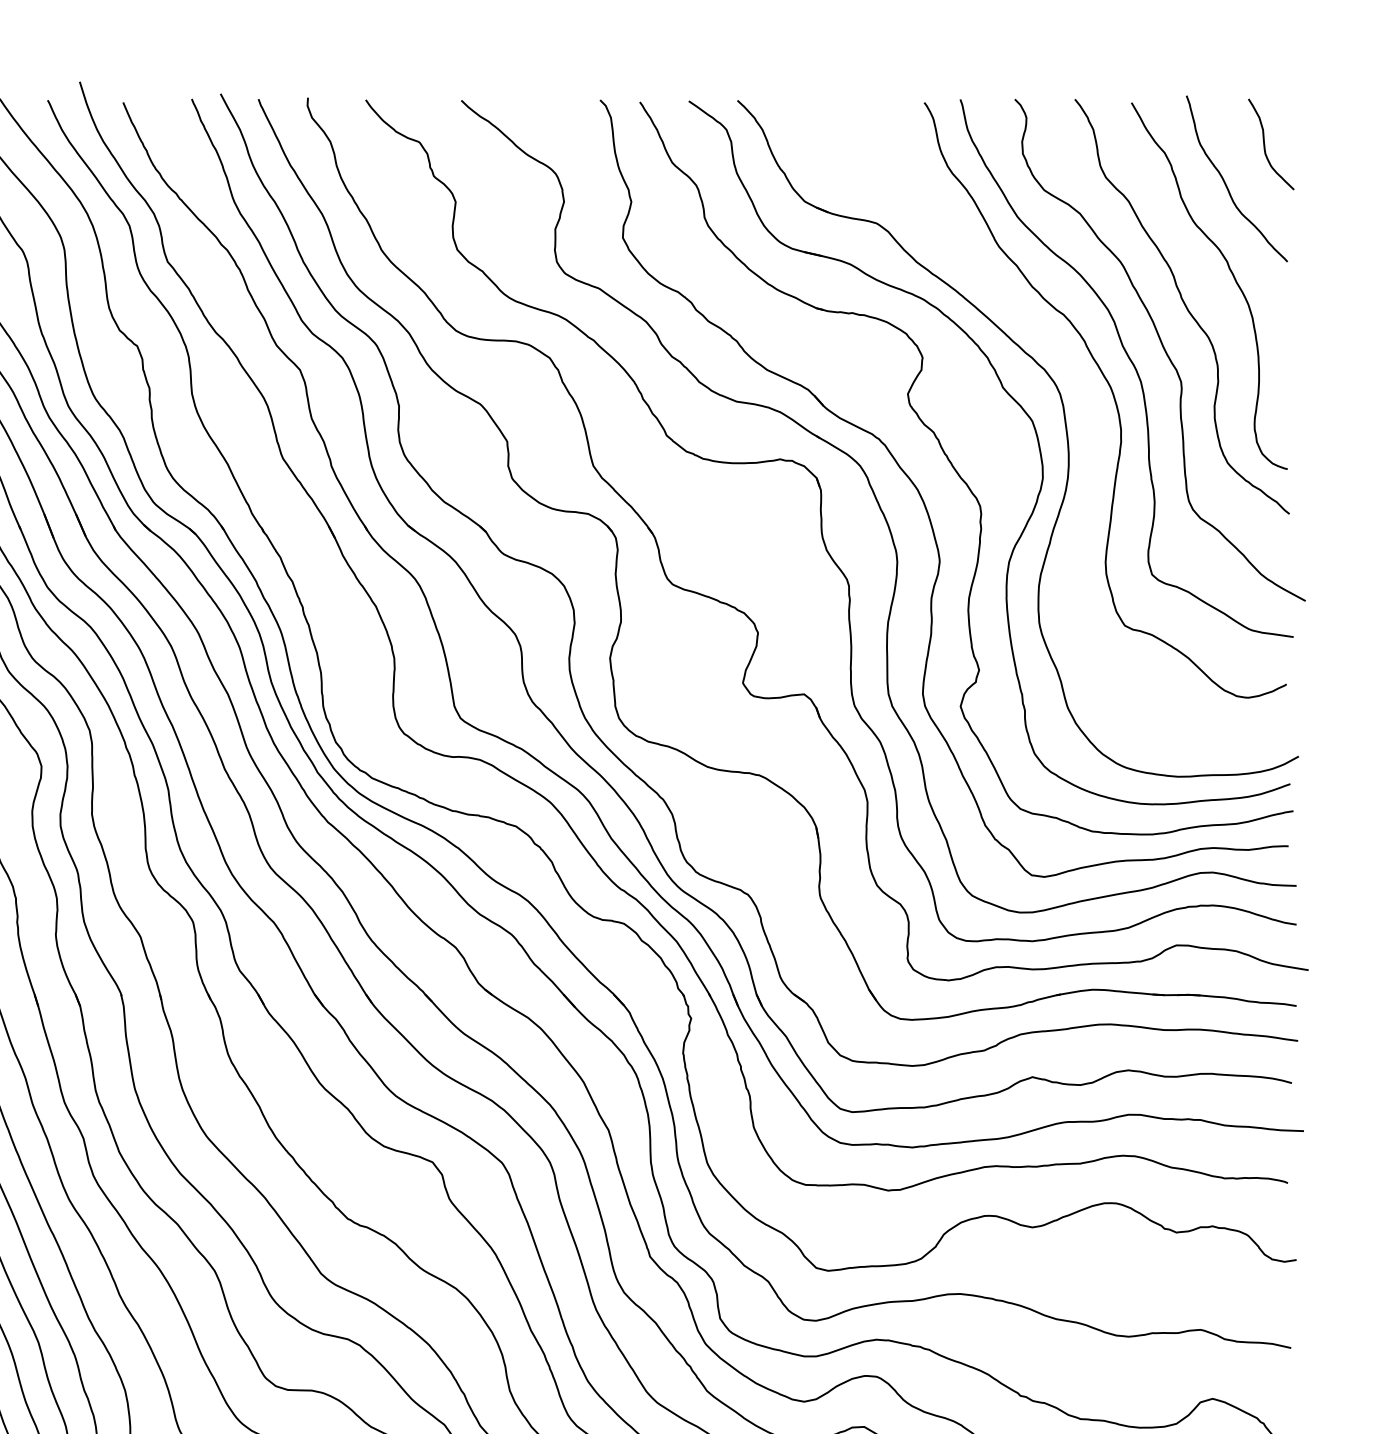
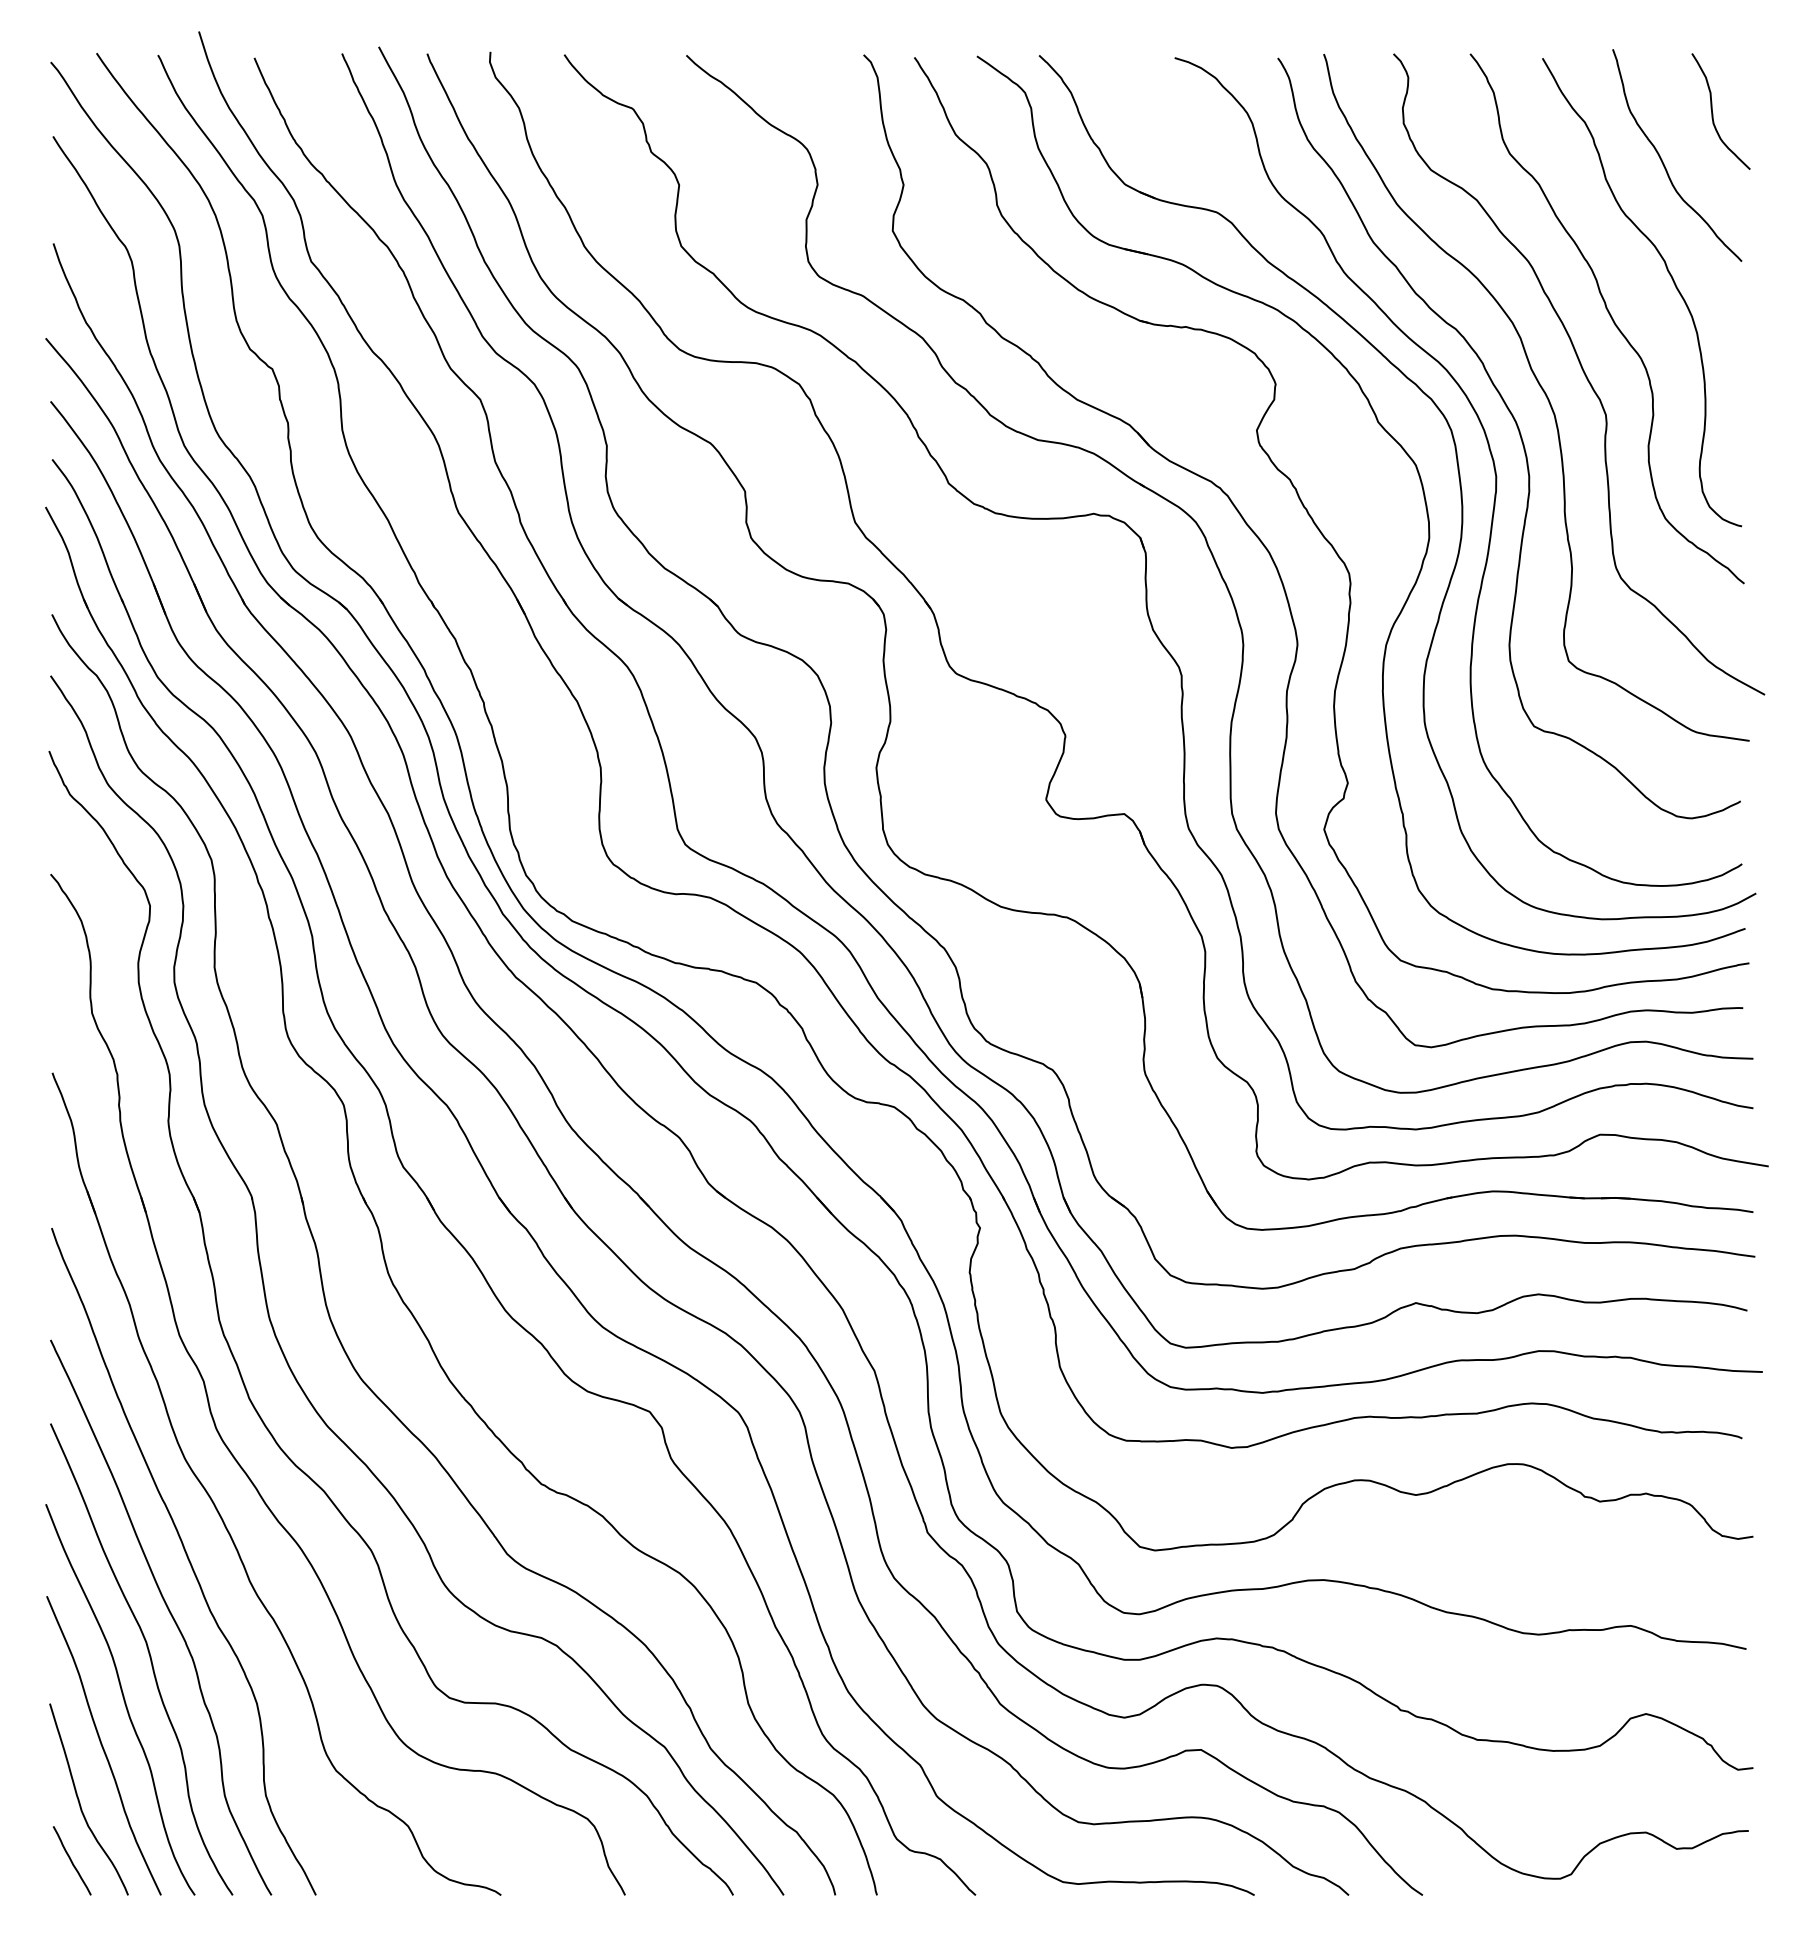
curve: (1093, 423) -> (1493, 468), added

